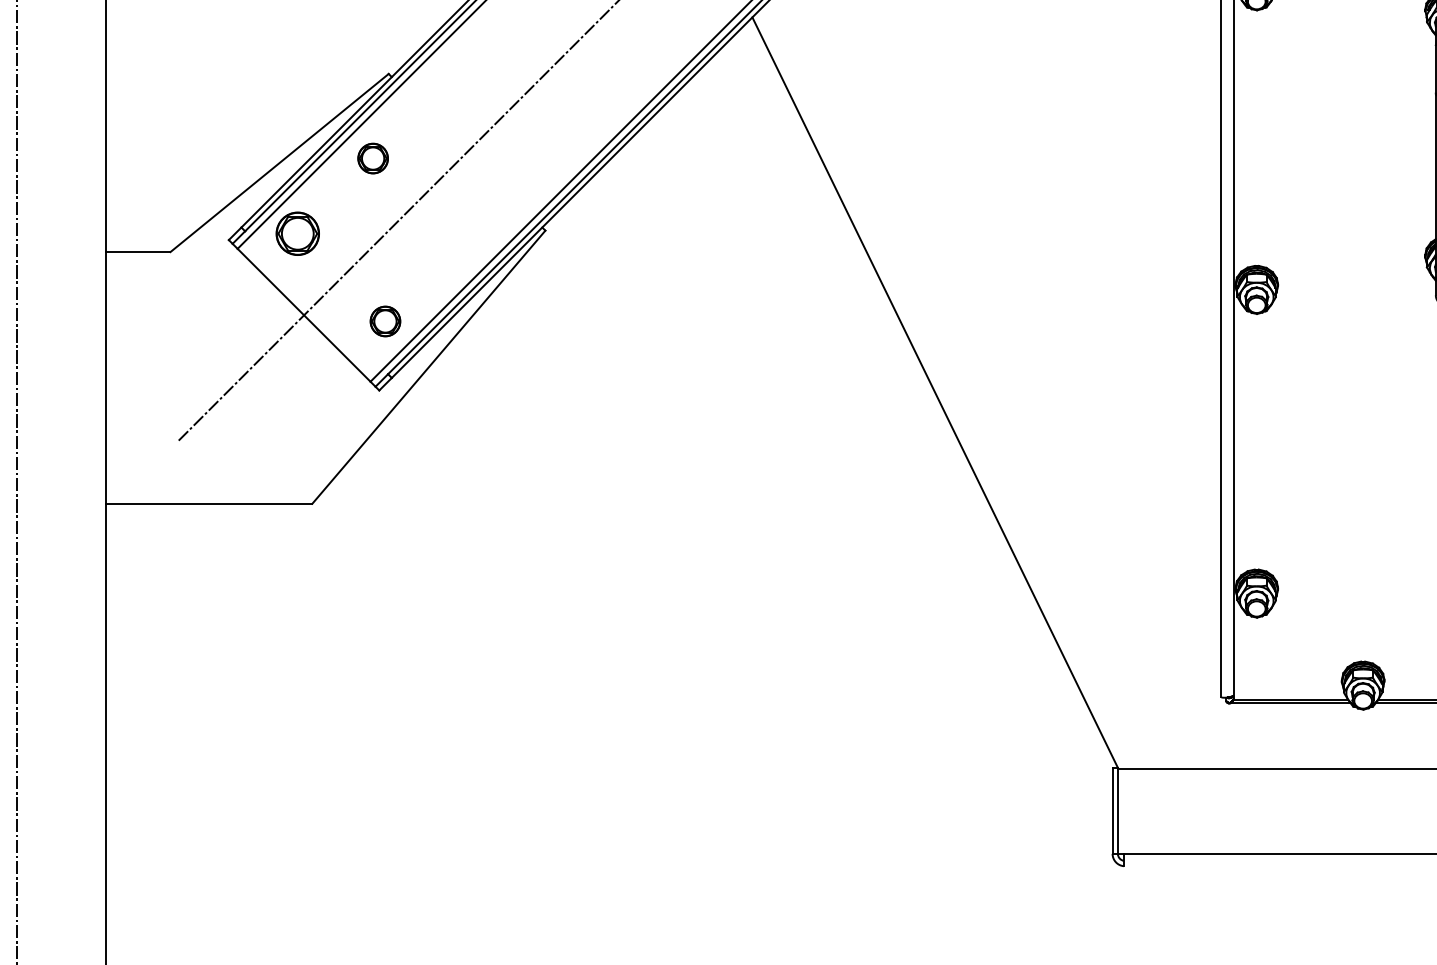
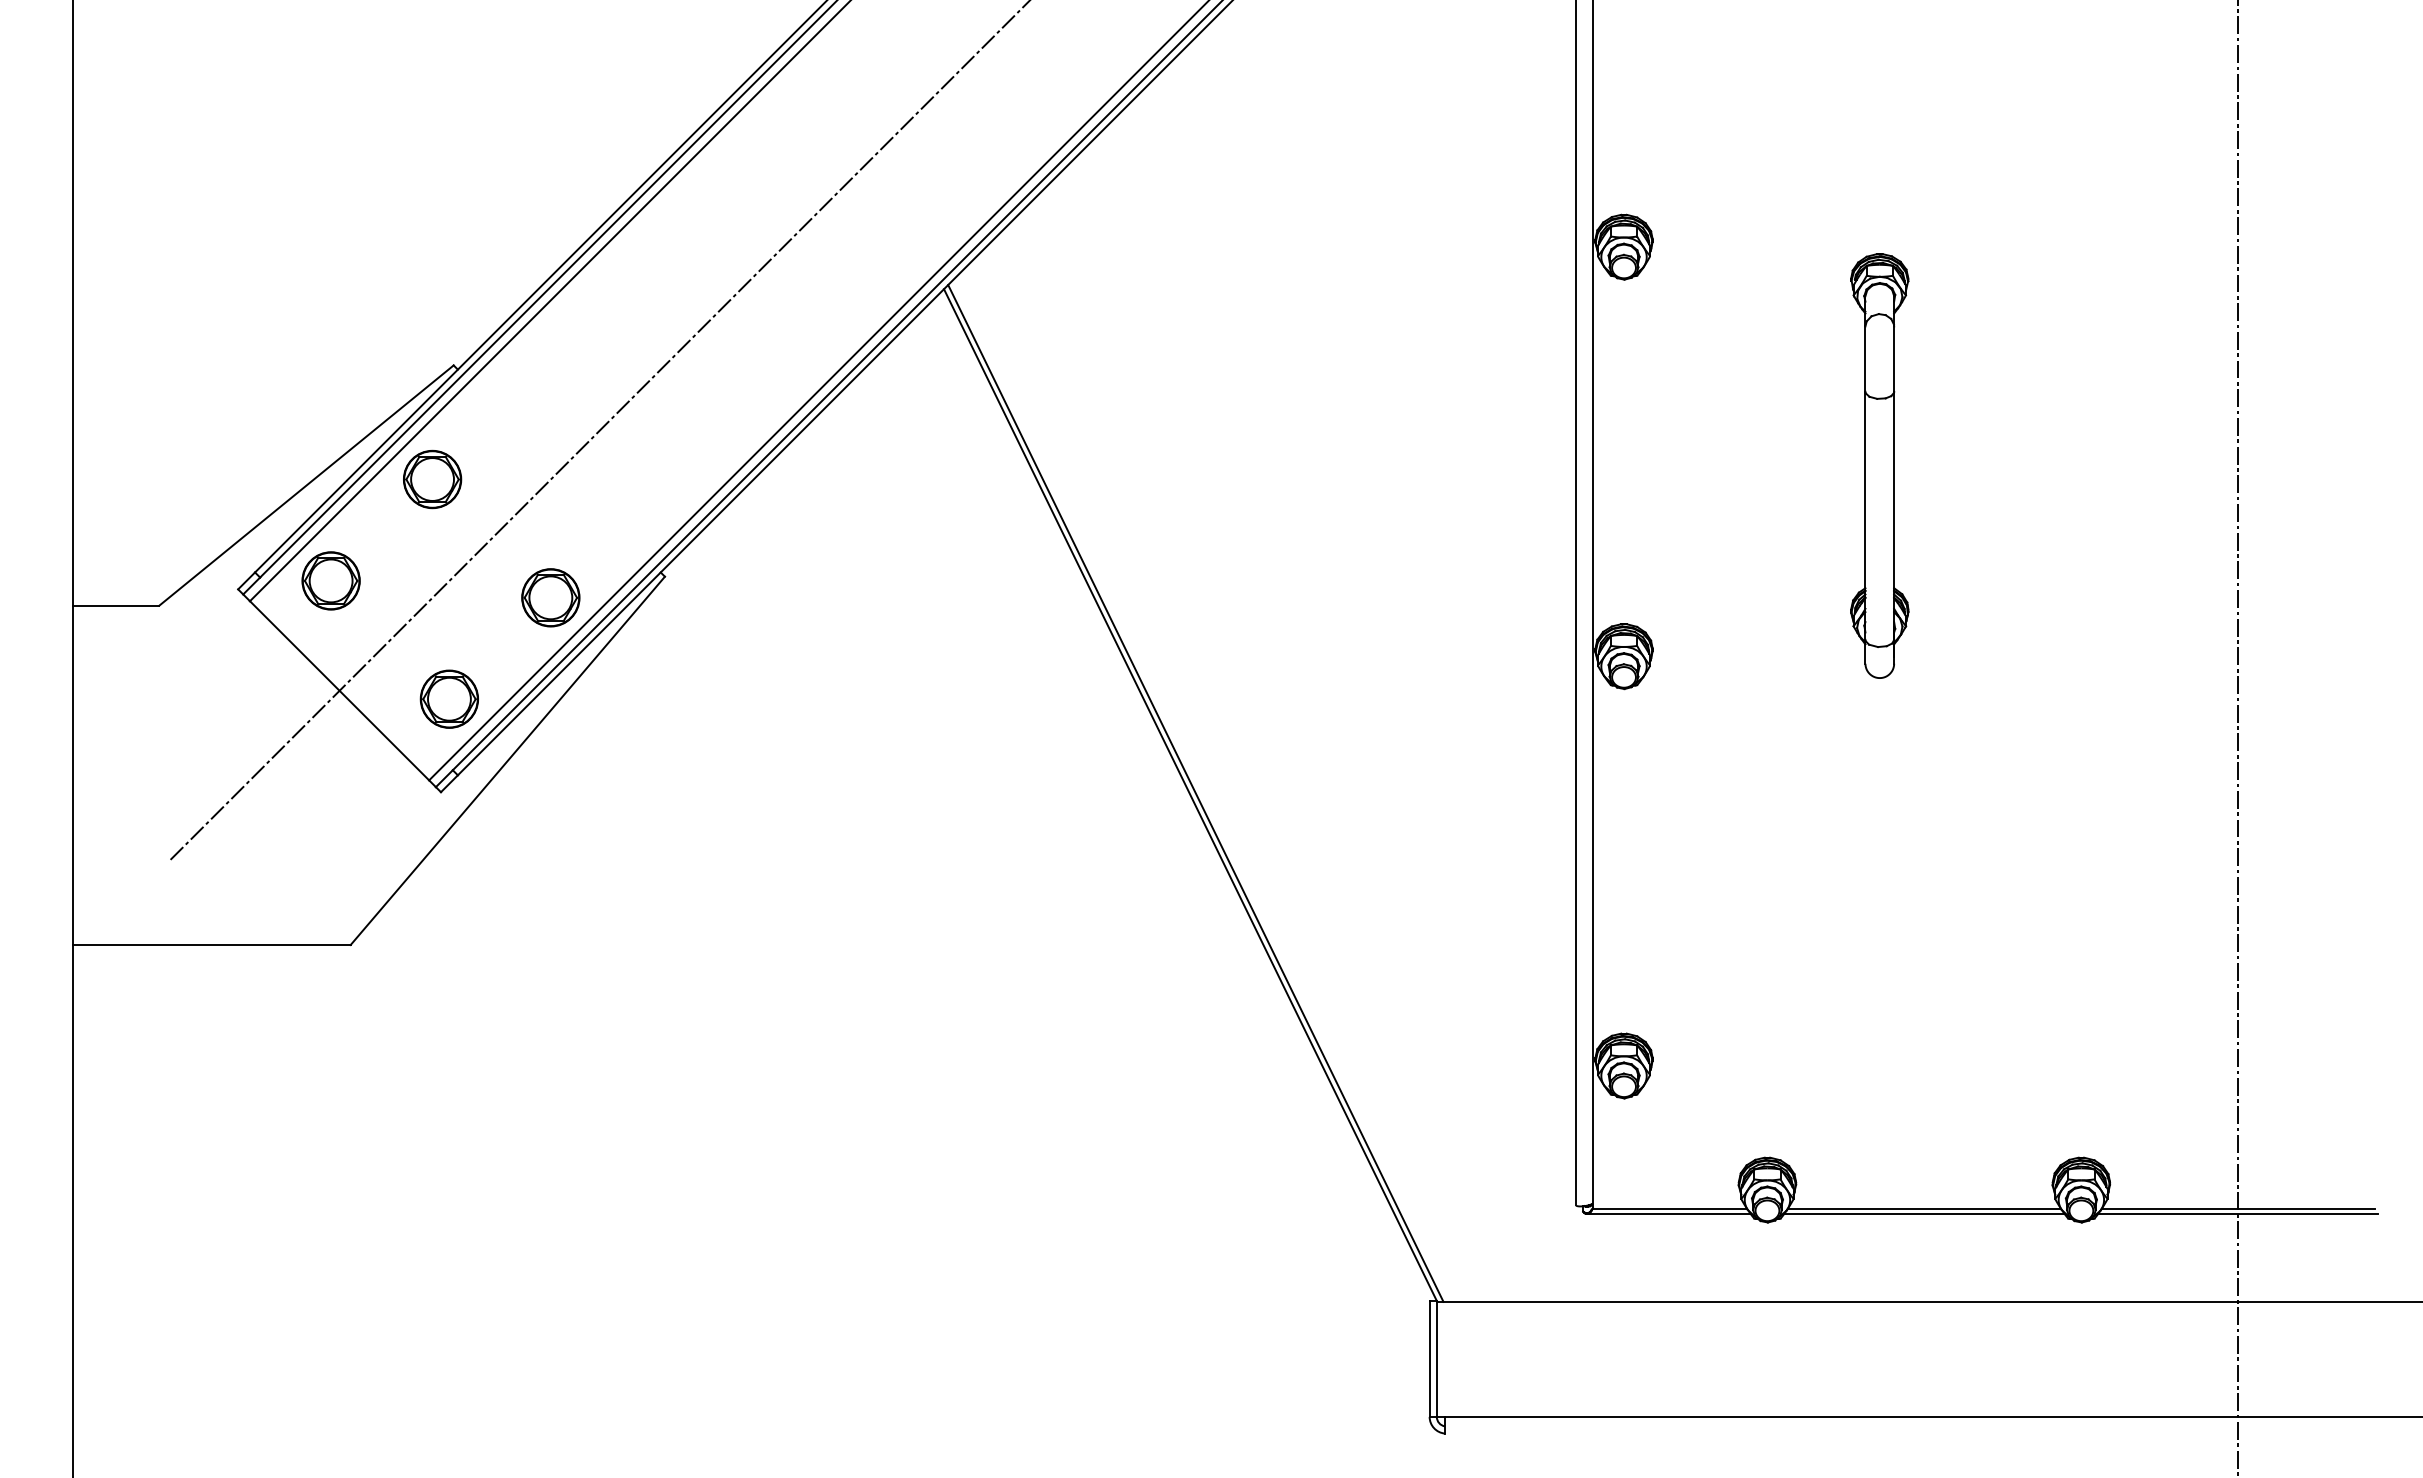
part: (373, 158) -> (432, 479), size x1.43
part: (460, 246) -> (550, 597), added
part: (384, 321) -> (448, 698), size x1.43
line: (938, 391) -> (1195, 793), added

